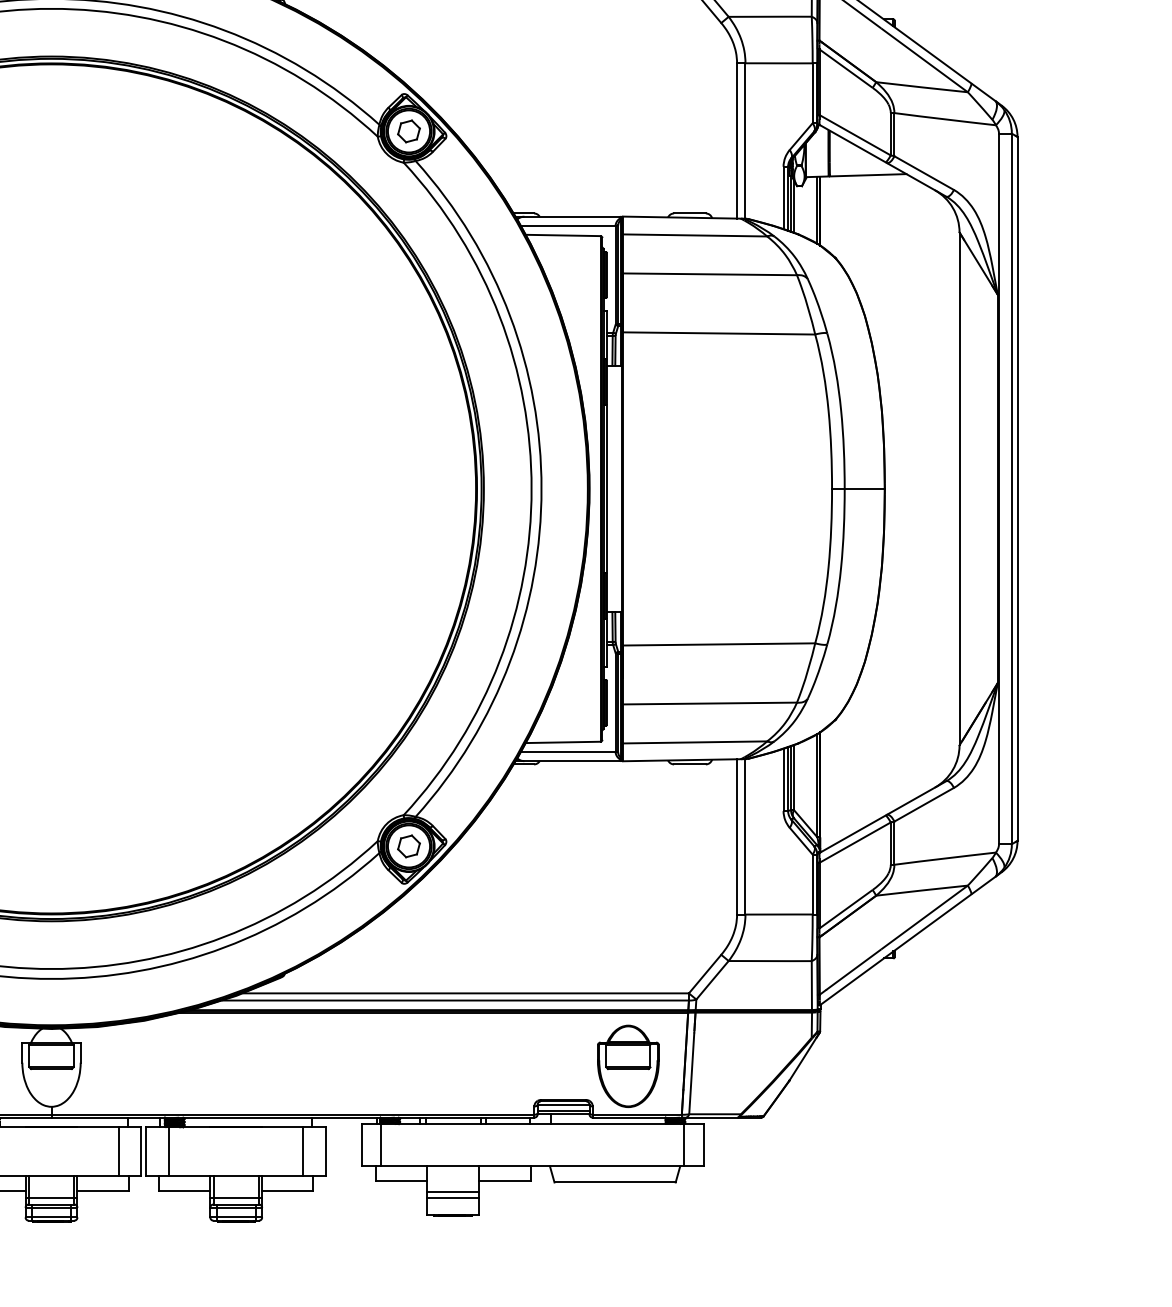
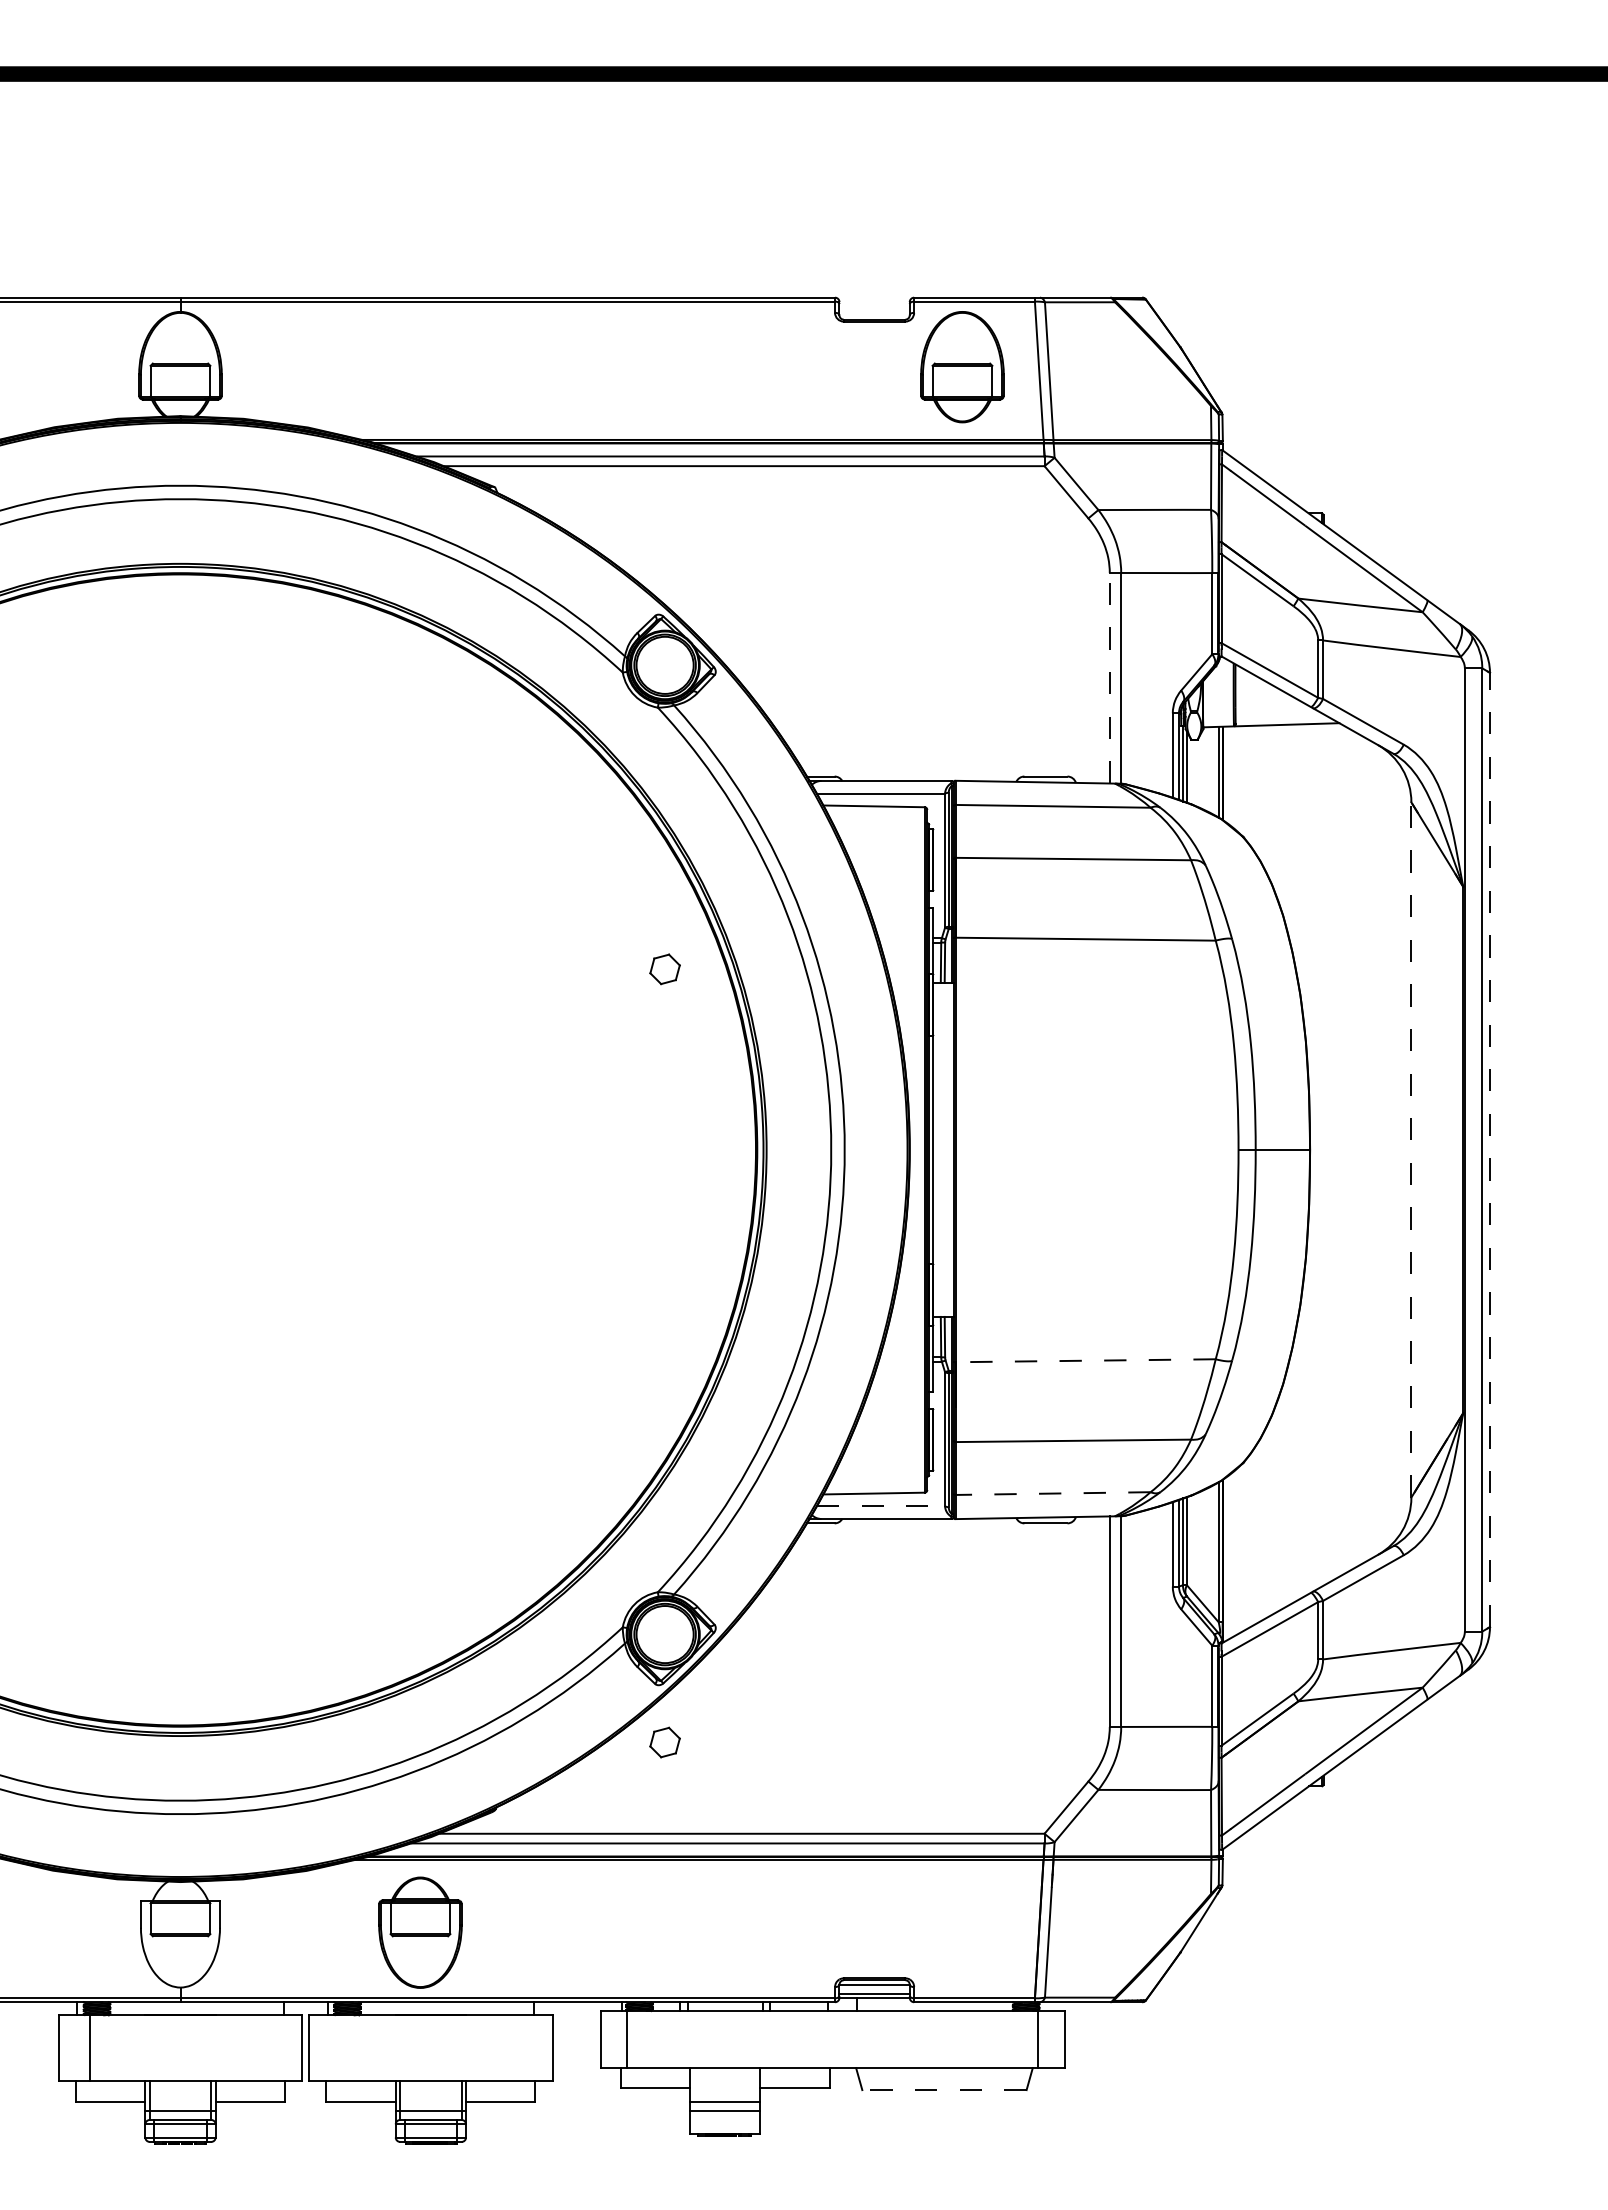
part: (408, 131) -> (664, 969), moved
line: (736, 140) -> (1109, 677), solid -> dashed
line: (959, 488) -> (1411, 1149), solid -> dashed
line: (1017, 488) -> (1489, 1149), solid -> dashed
line: (719, 644) -> (1085, 1360), solid -> dashed
line: (695, 742) -> (1053, 1493), solid -> dashed
line: (568, 751) -> (881, 1506), solid -> dashed
part: (408, 846) -> (664, 1742), moved
part: (628, 1066) -> (420, 1932), moved
line: (118, 1151) -> (271, 2048), removed
line: (168, 1151) -> (339, 2048), removed
line: (303, 1151) -> (521, 2048), removed
line: (614, 1182) -> (943, 2090), solid -> dashed

